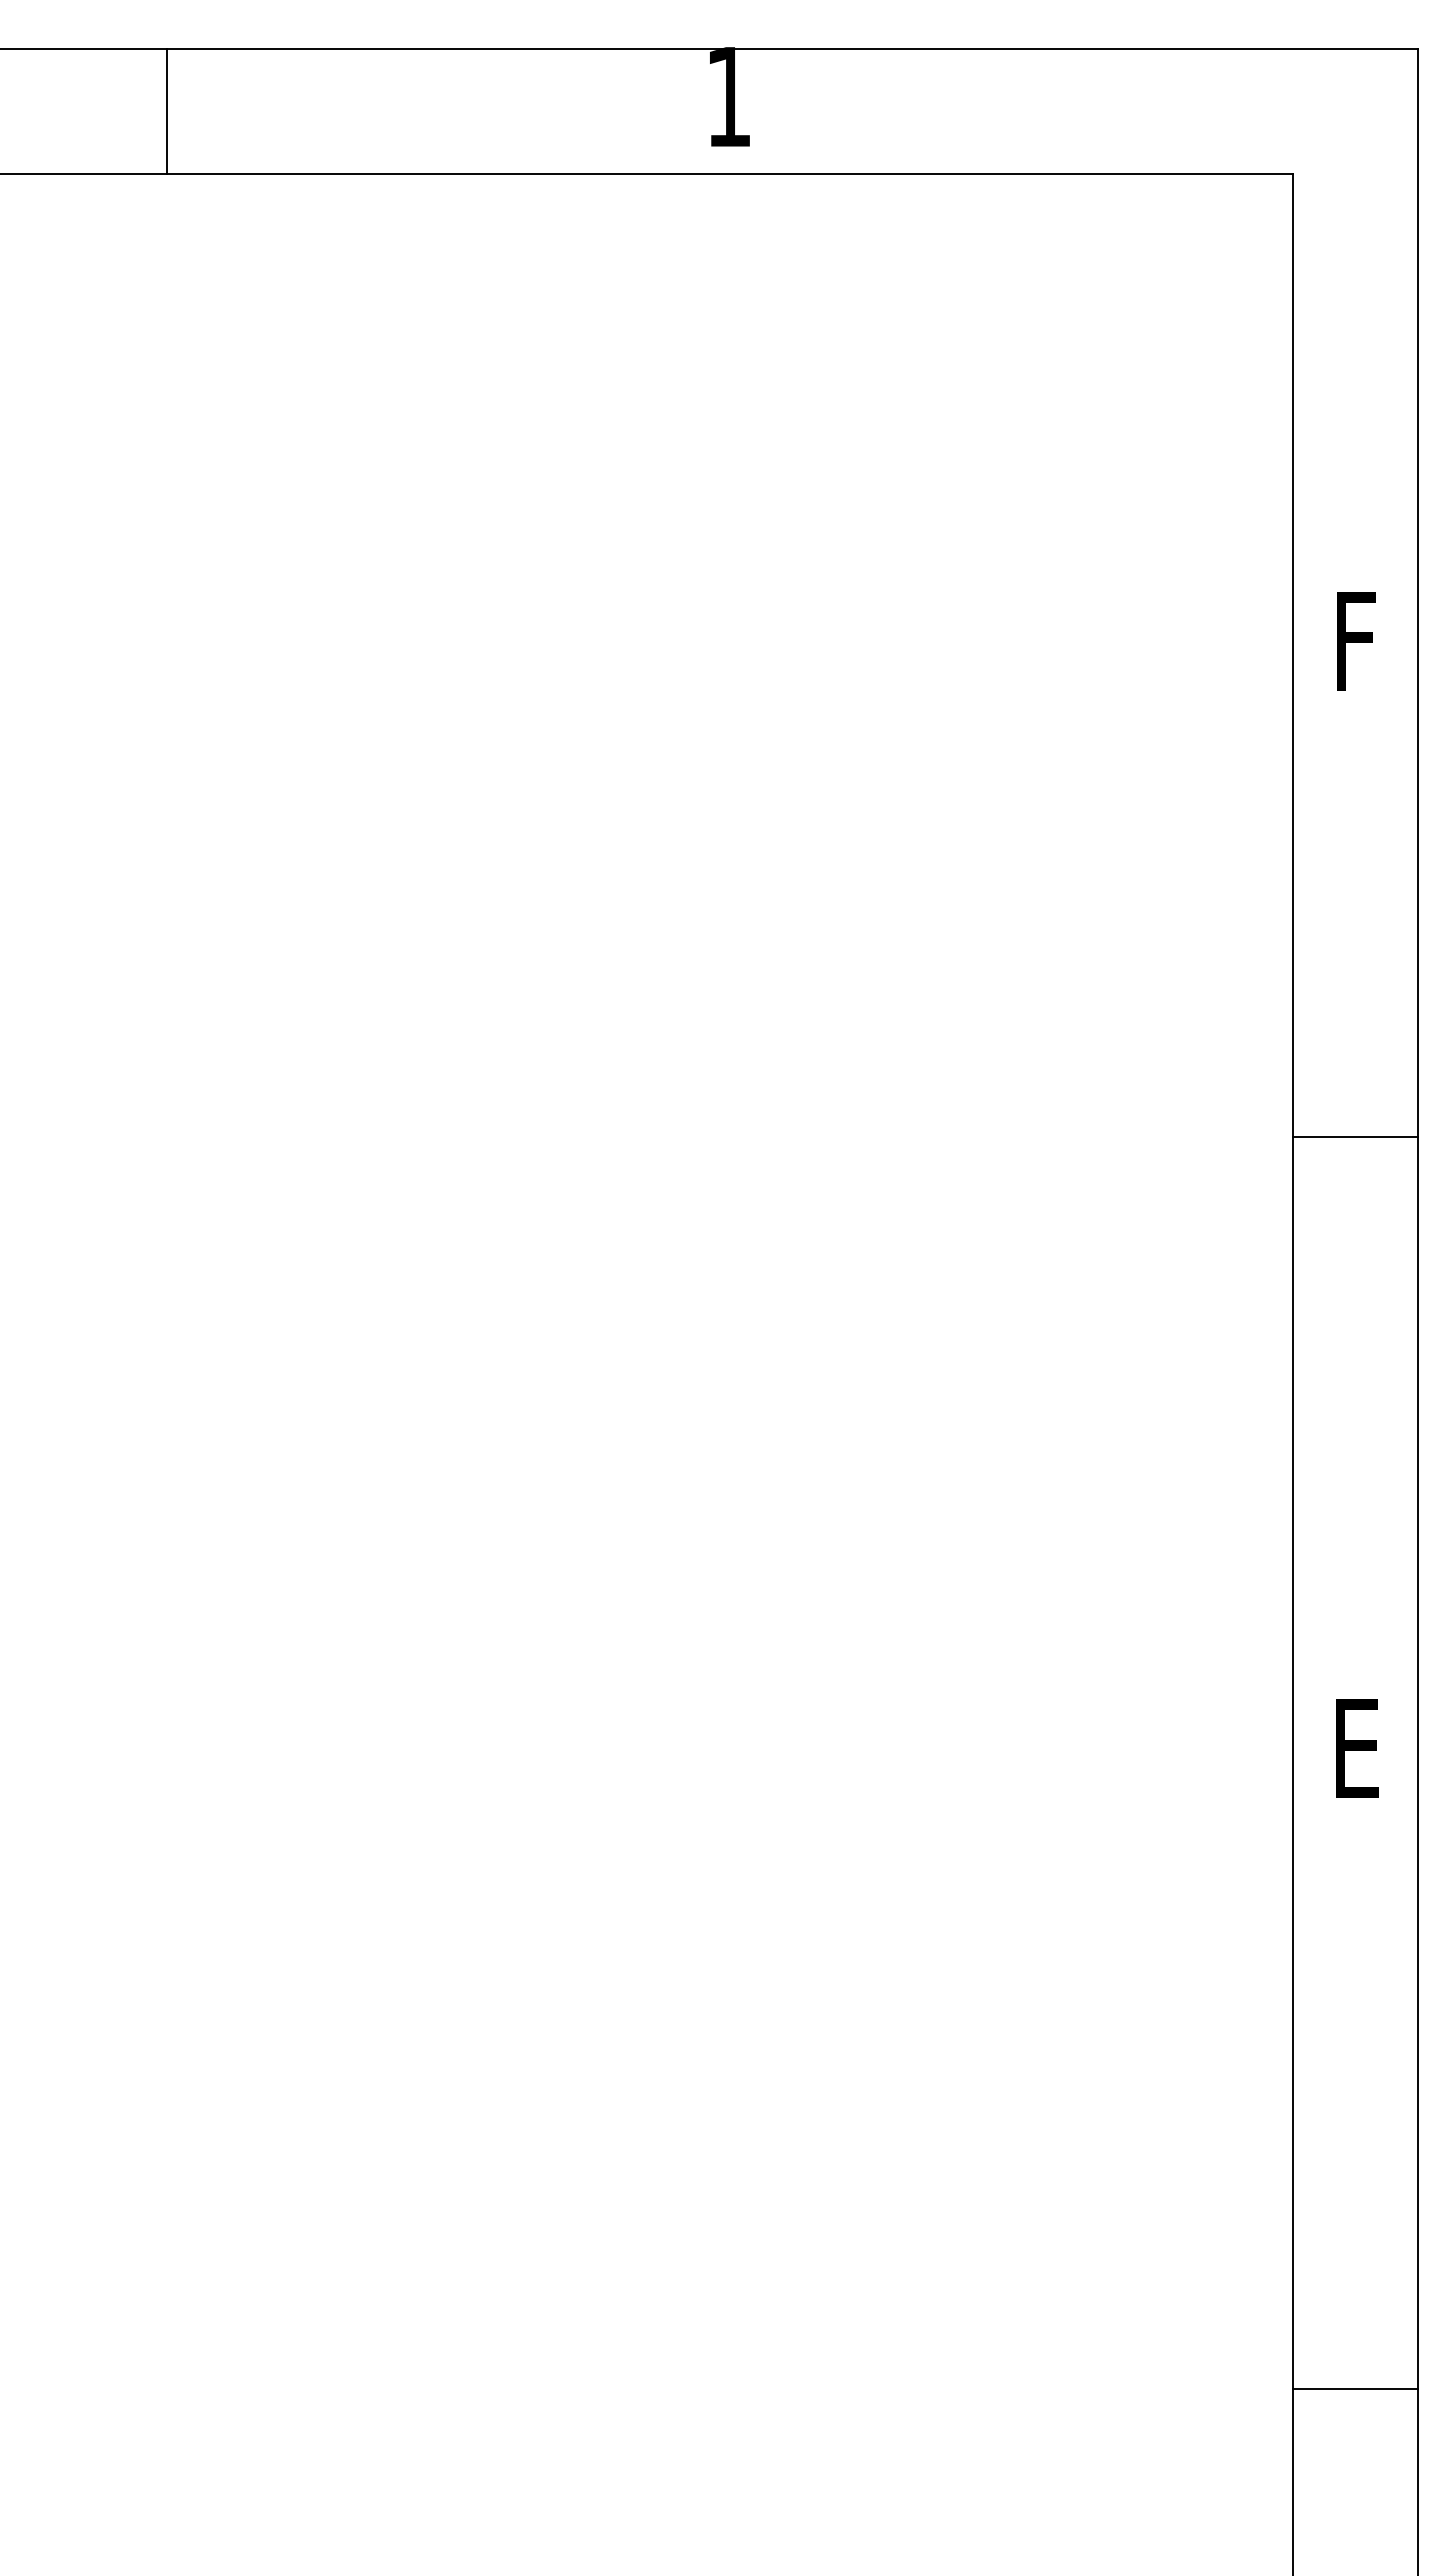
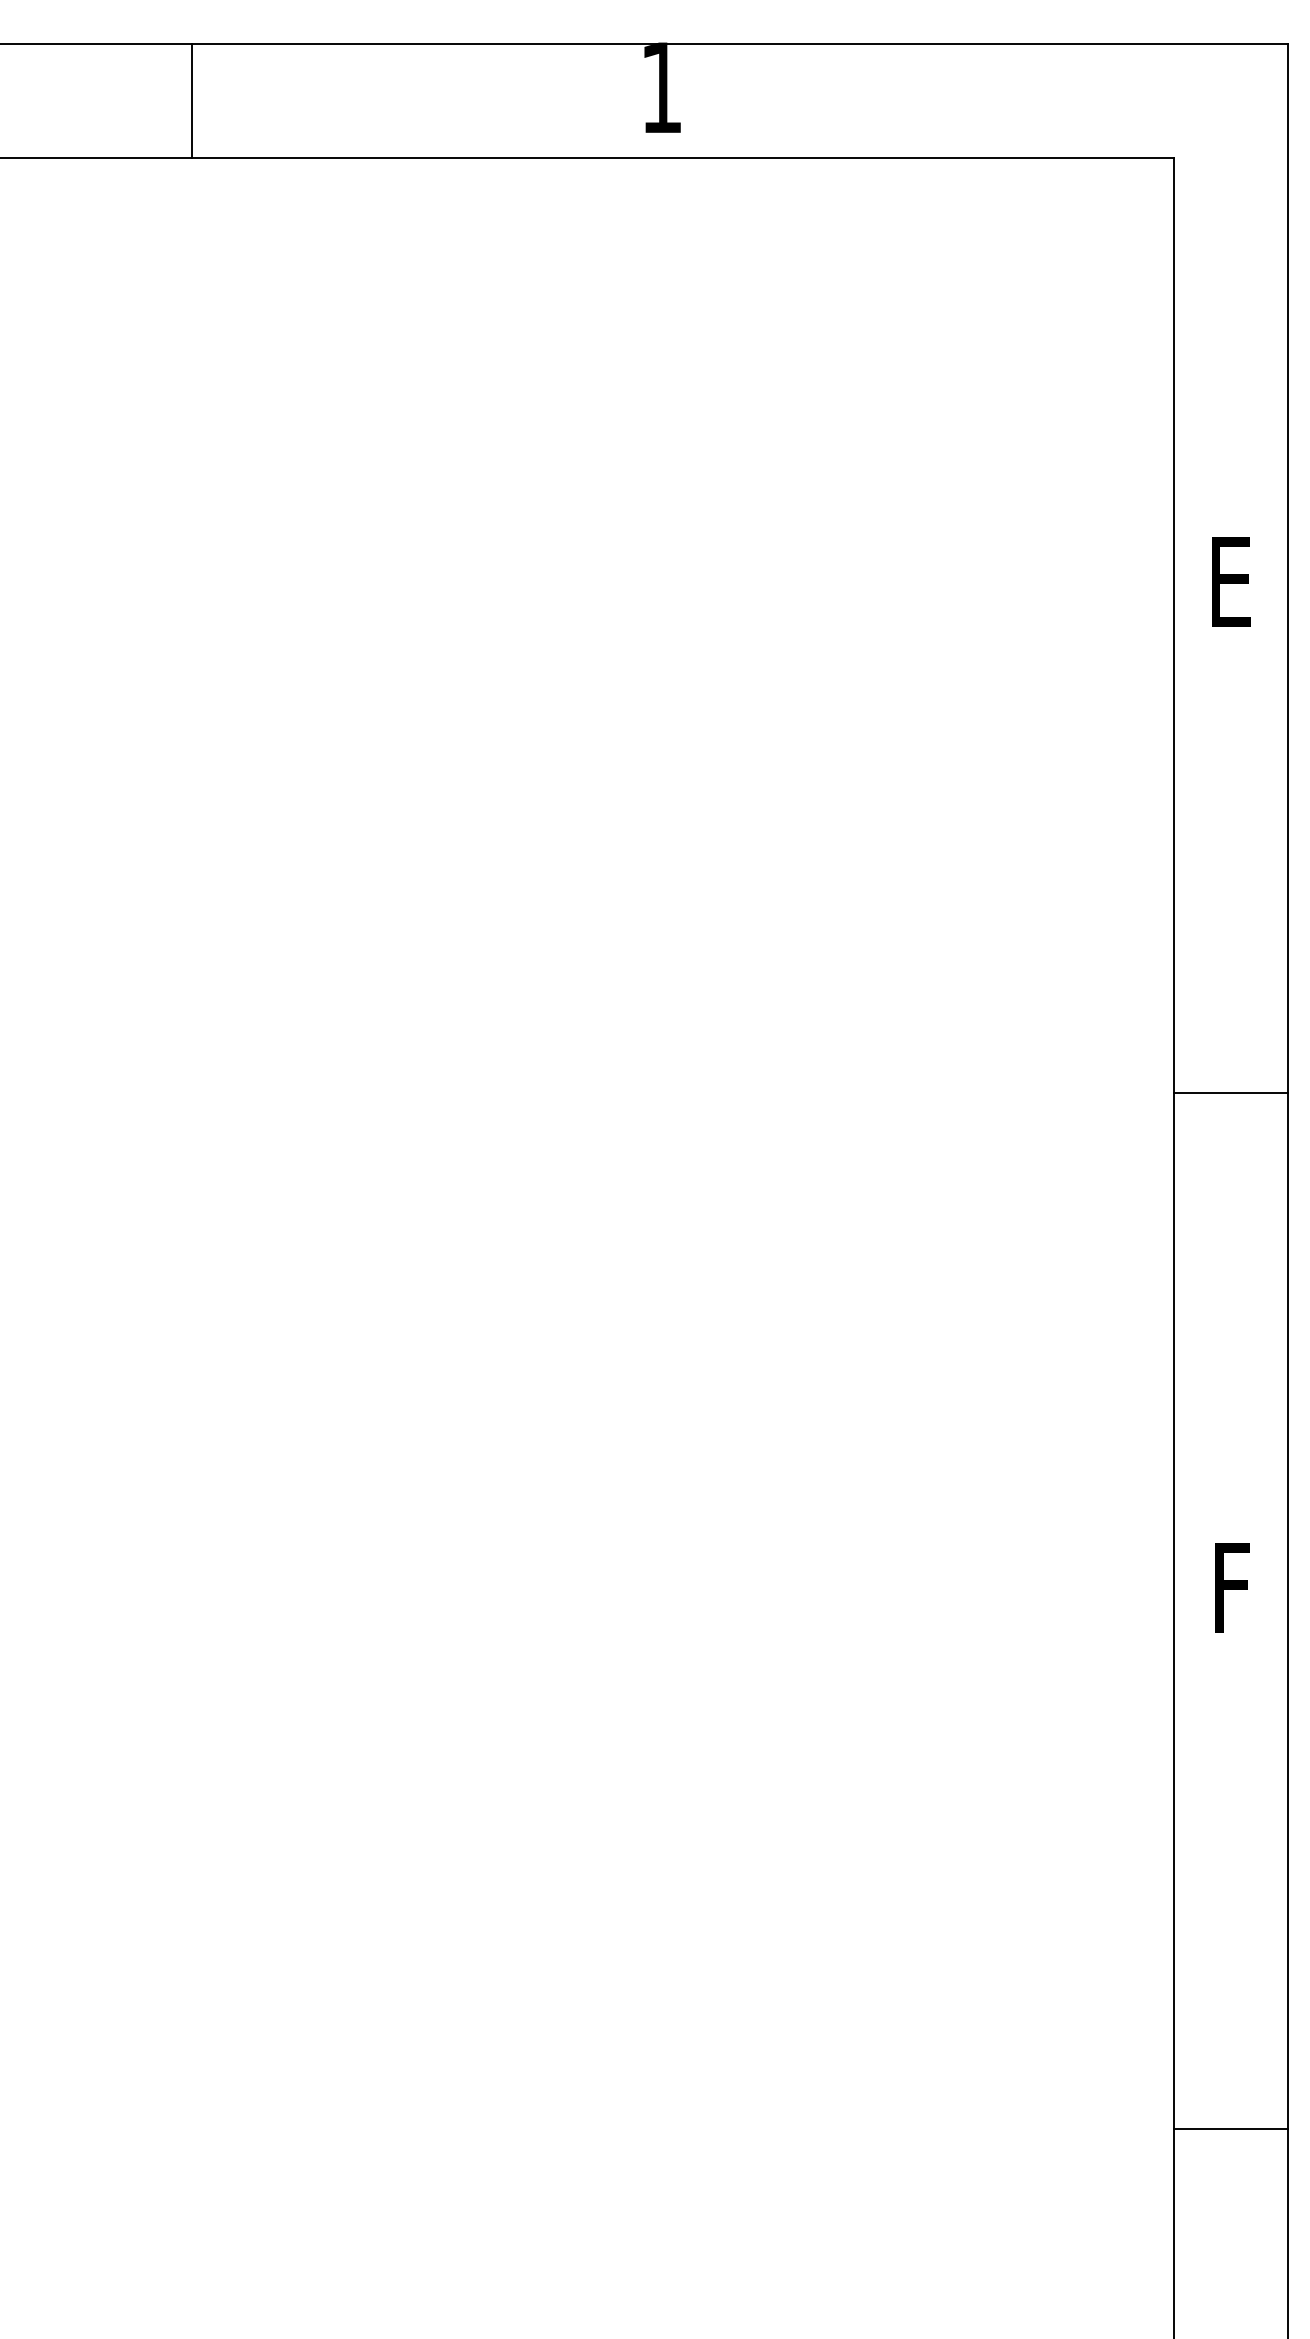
line: (166, 110) -> (191, 100), moved
text: (1356, 641) -> (1231, 582), F -> E
line: (1355, 1137) -> (1230, 1092), moved
text: (1357, 1748) -> (1232, 1587), E -> F
line: (1355, 2388) -> (1230, 2129), moved

